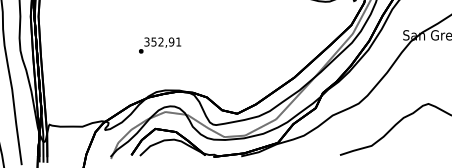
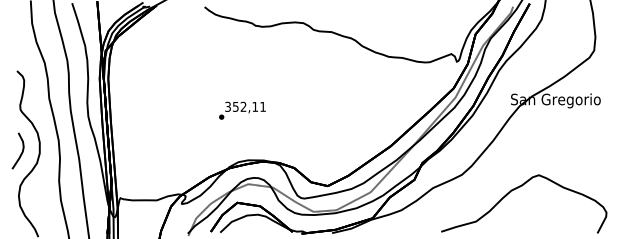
text: (171, 41) -> (255, 106), 352,91 -> 352,11

